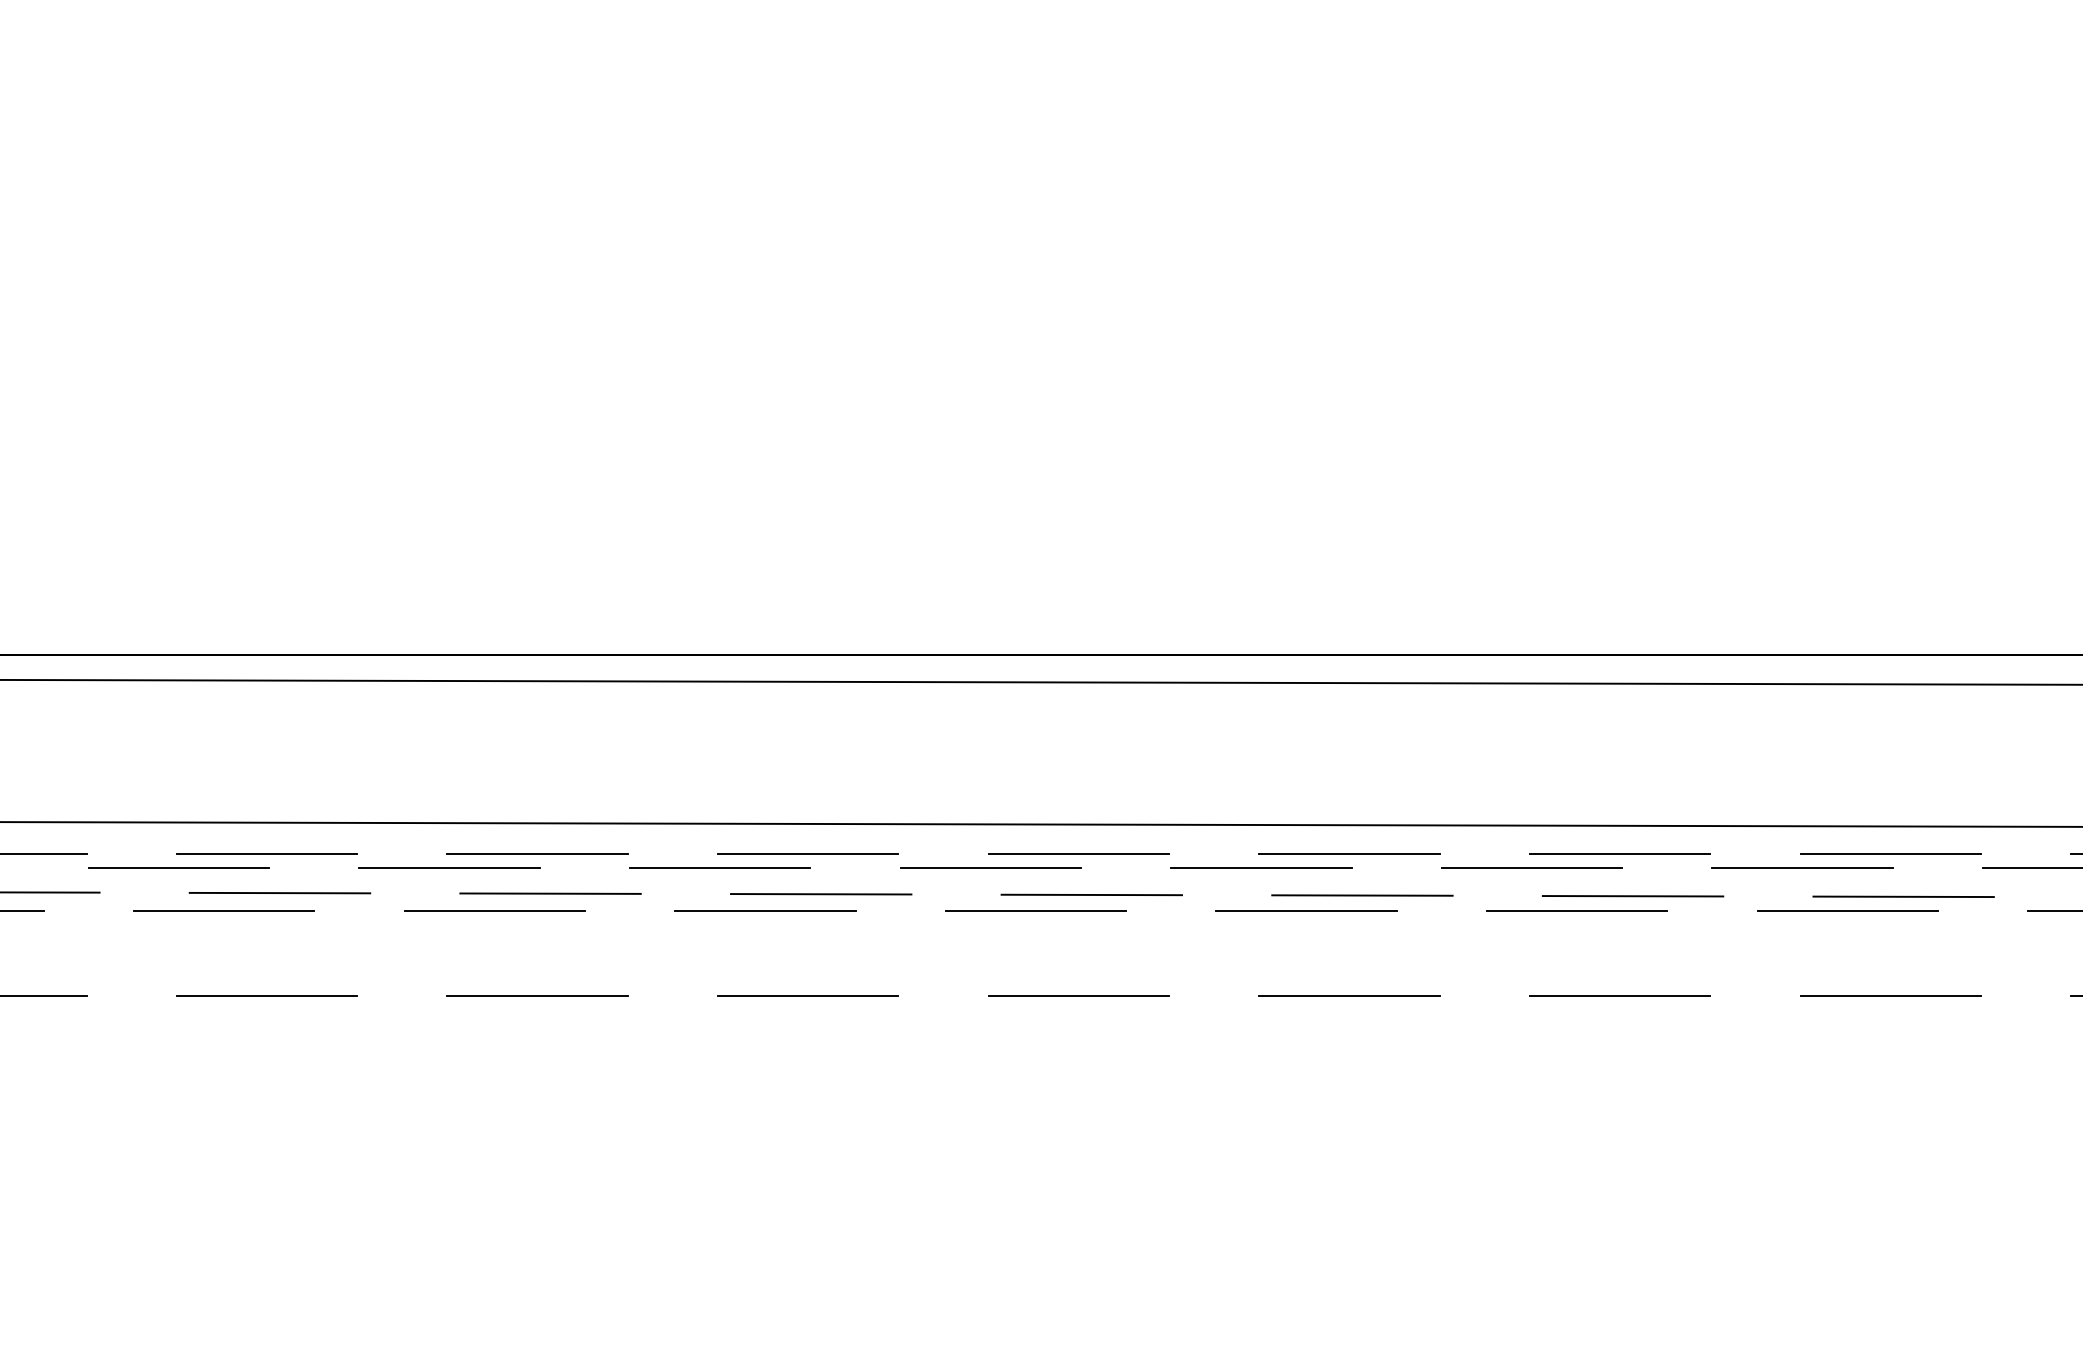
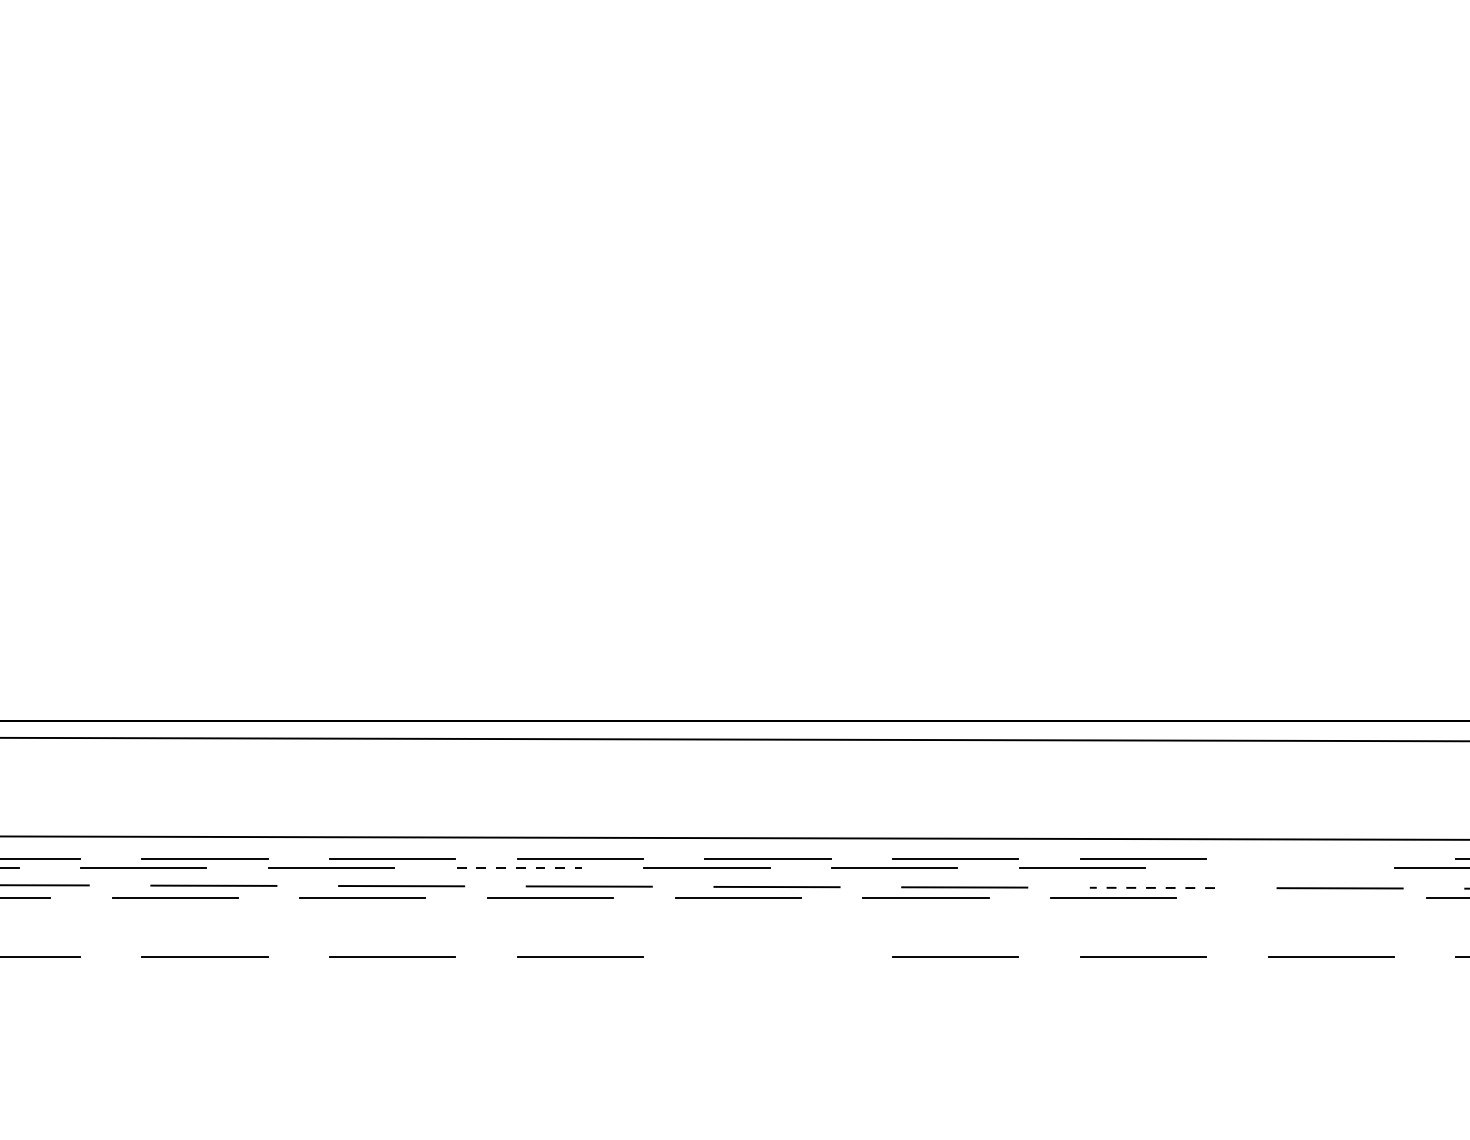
line: (1889, 853) -> (1330, 858), removed
line: (720, 868) -> (519, 868), solid -> dashed
line: (1801, 868) -> (1269, 868), removed
line: (1633, 895) -> (1152, 887), solid -> dashed
line: (1846, 911) -> (1300, 898), removed
line: (1078, 996) -> (767, 957), removed

